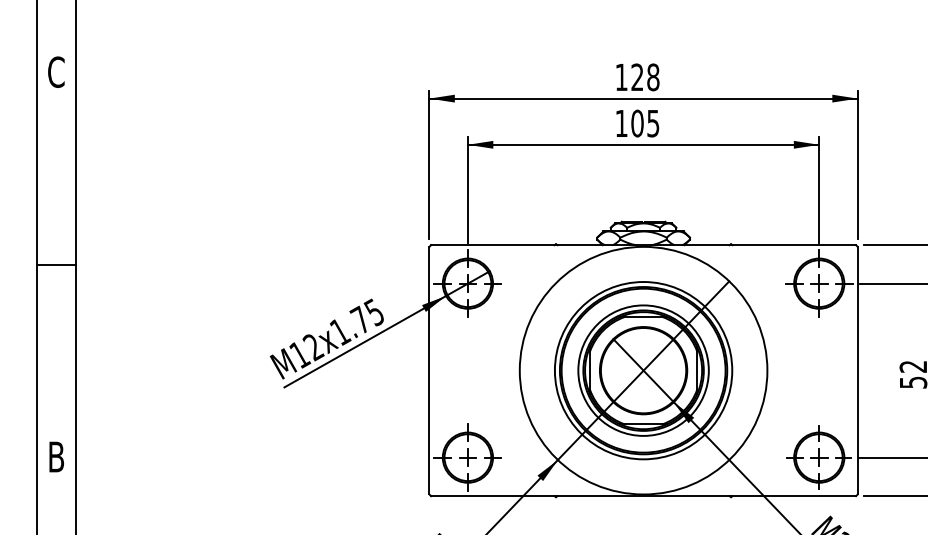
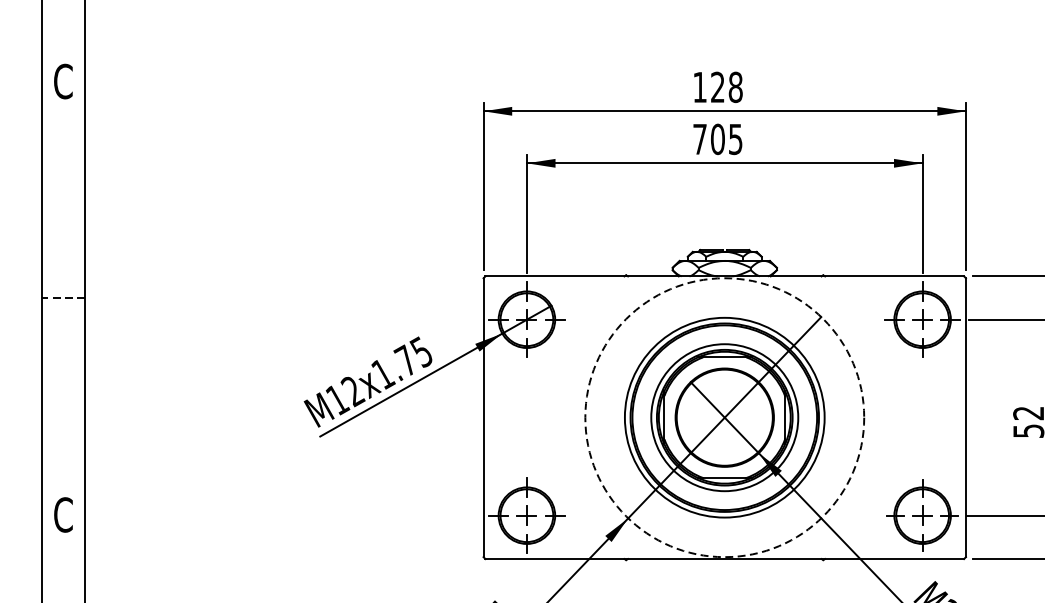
text: (621, 123) -> (699, 139), 105 -> 705
line: (56, 264) -> (63, 298), solid -> dashed
circle: (643, 370) -> (724, 417), solid -> dashed
text: (56, 456) -> (63, 514), B -> C

